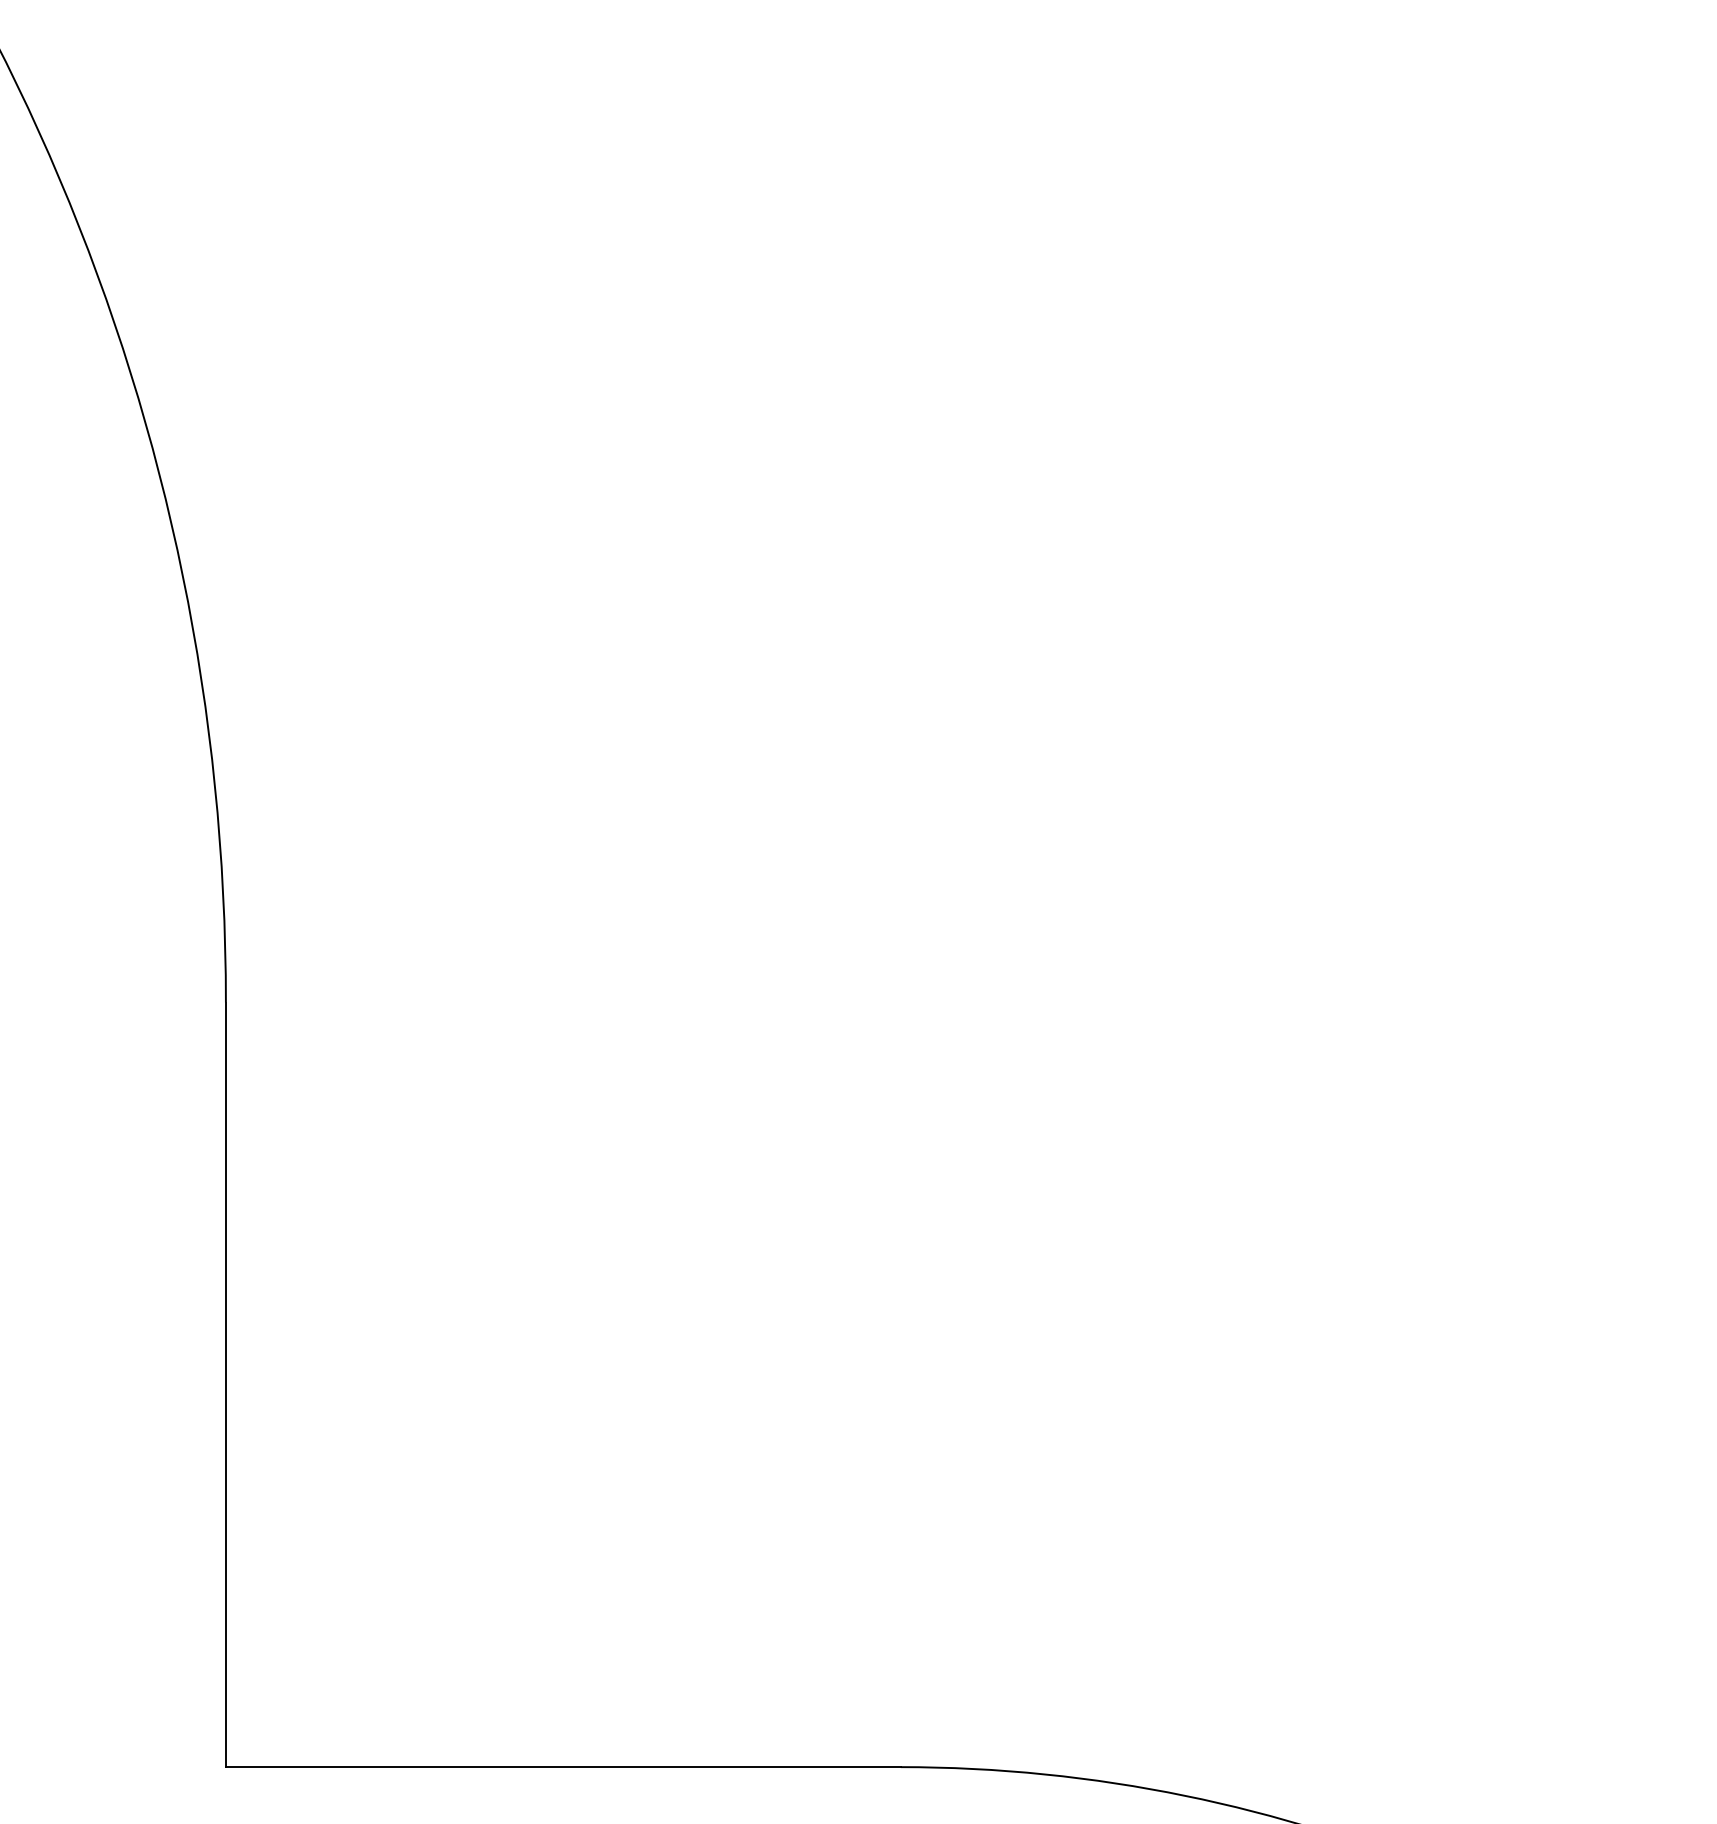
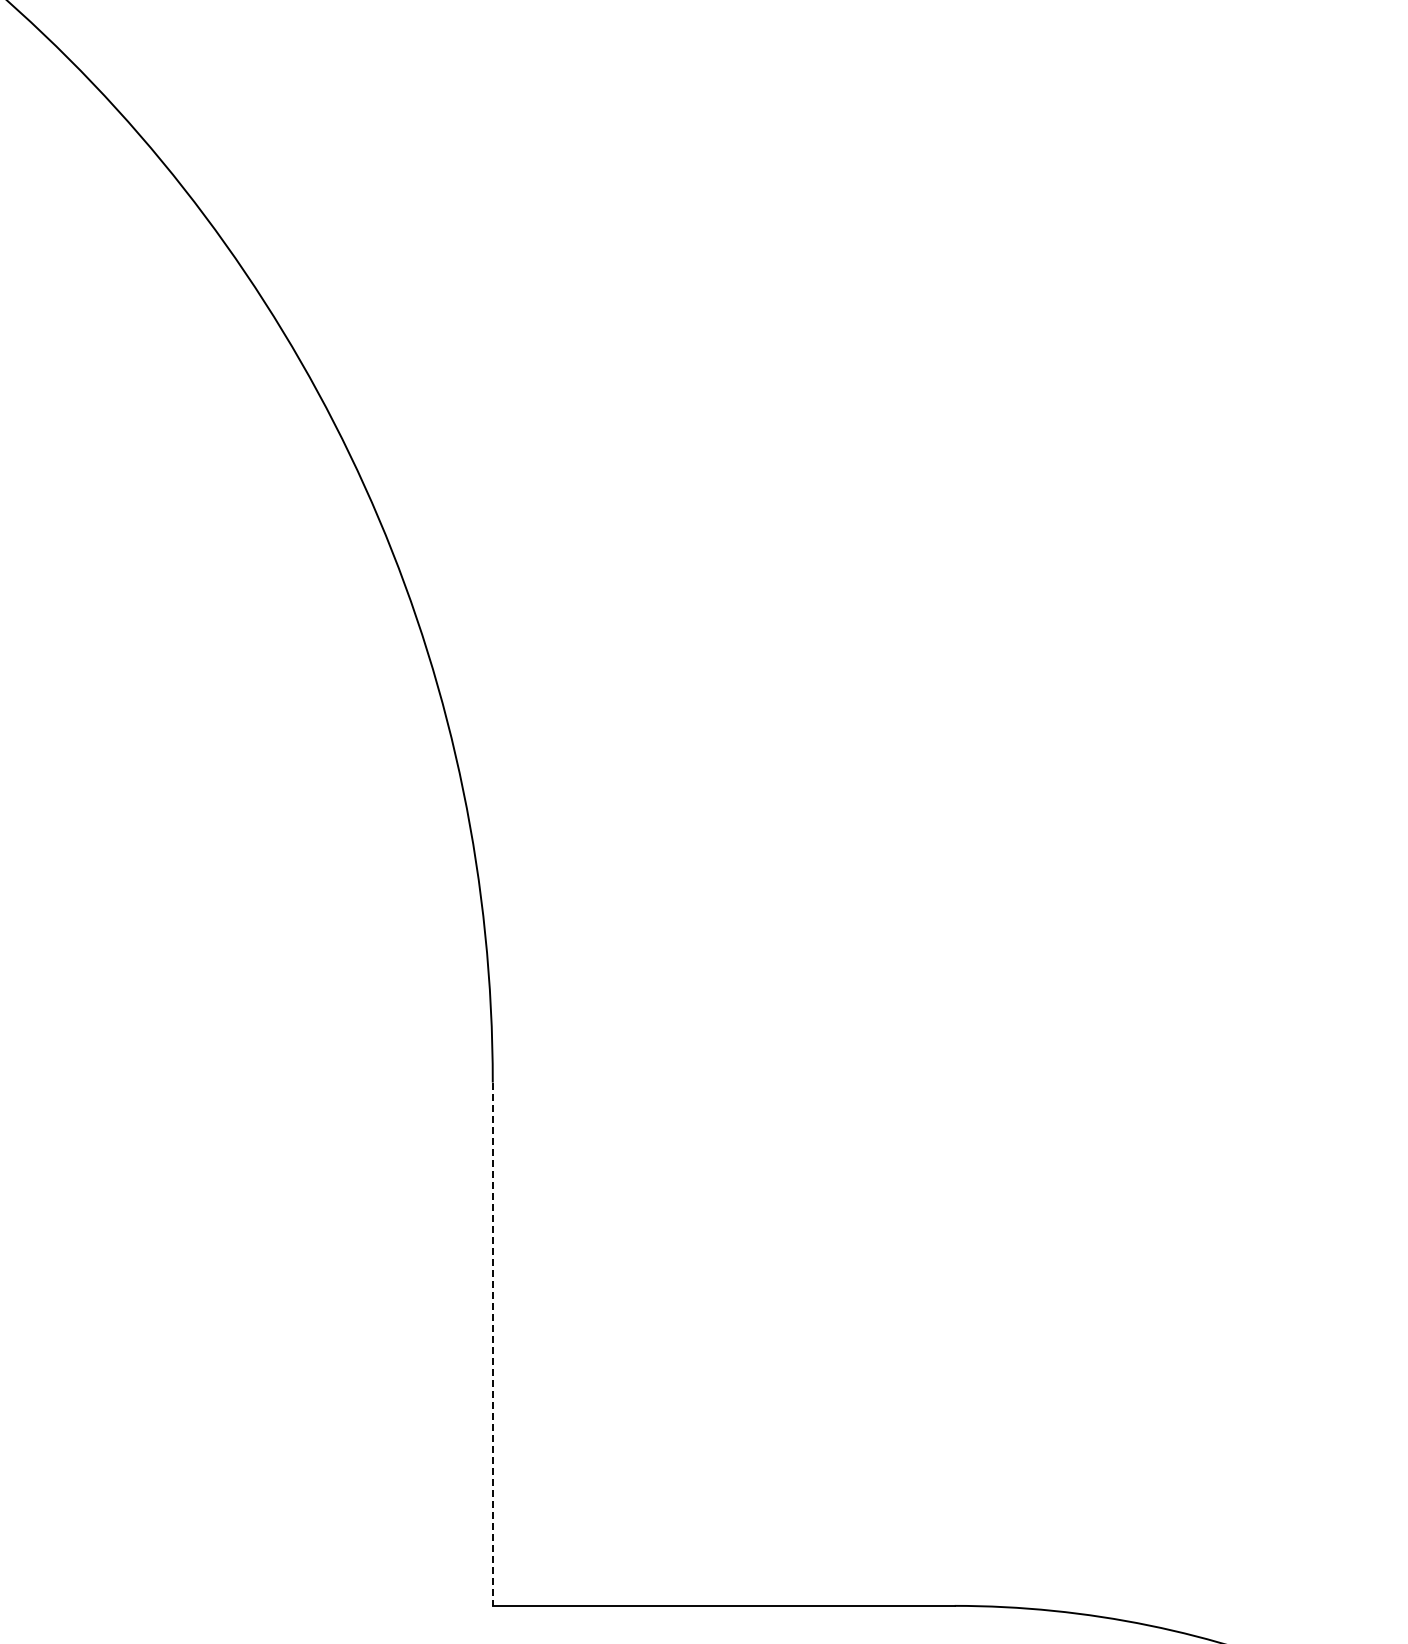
line: (225, 1385) -> (492, 1344), solid -> dashed

